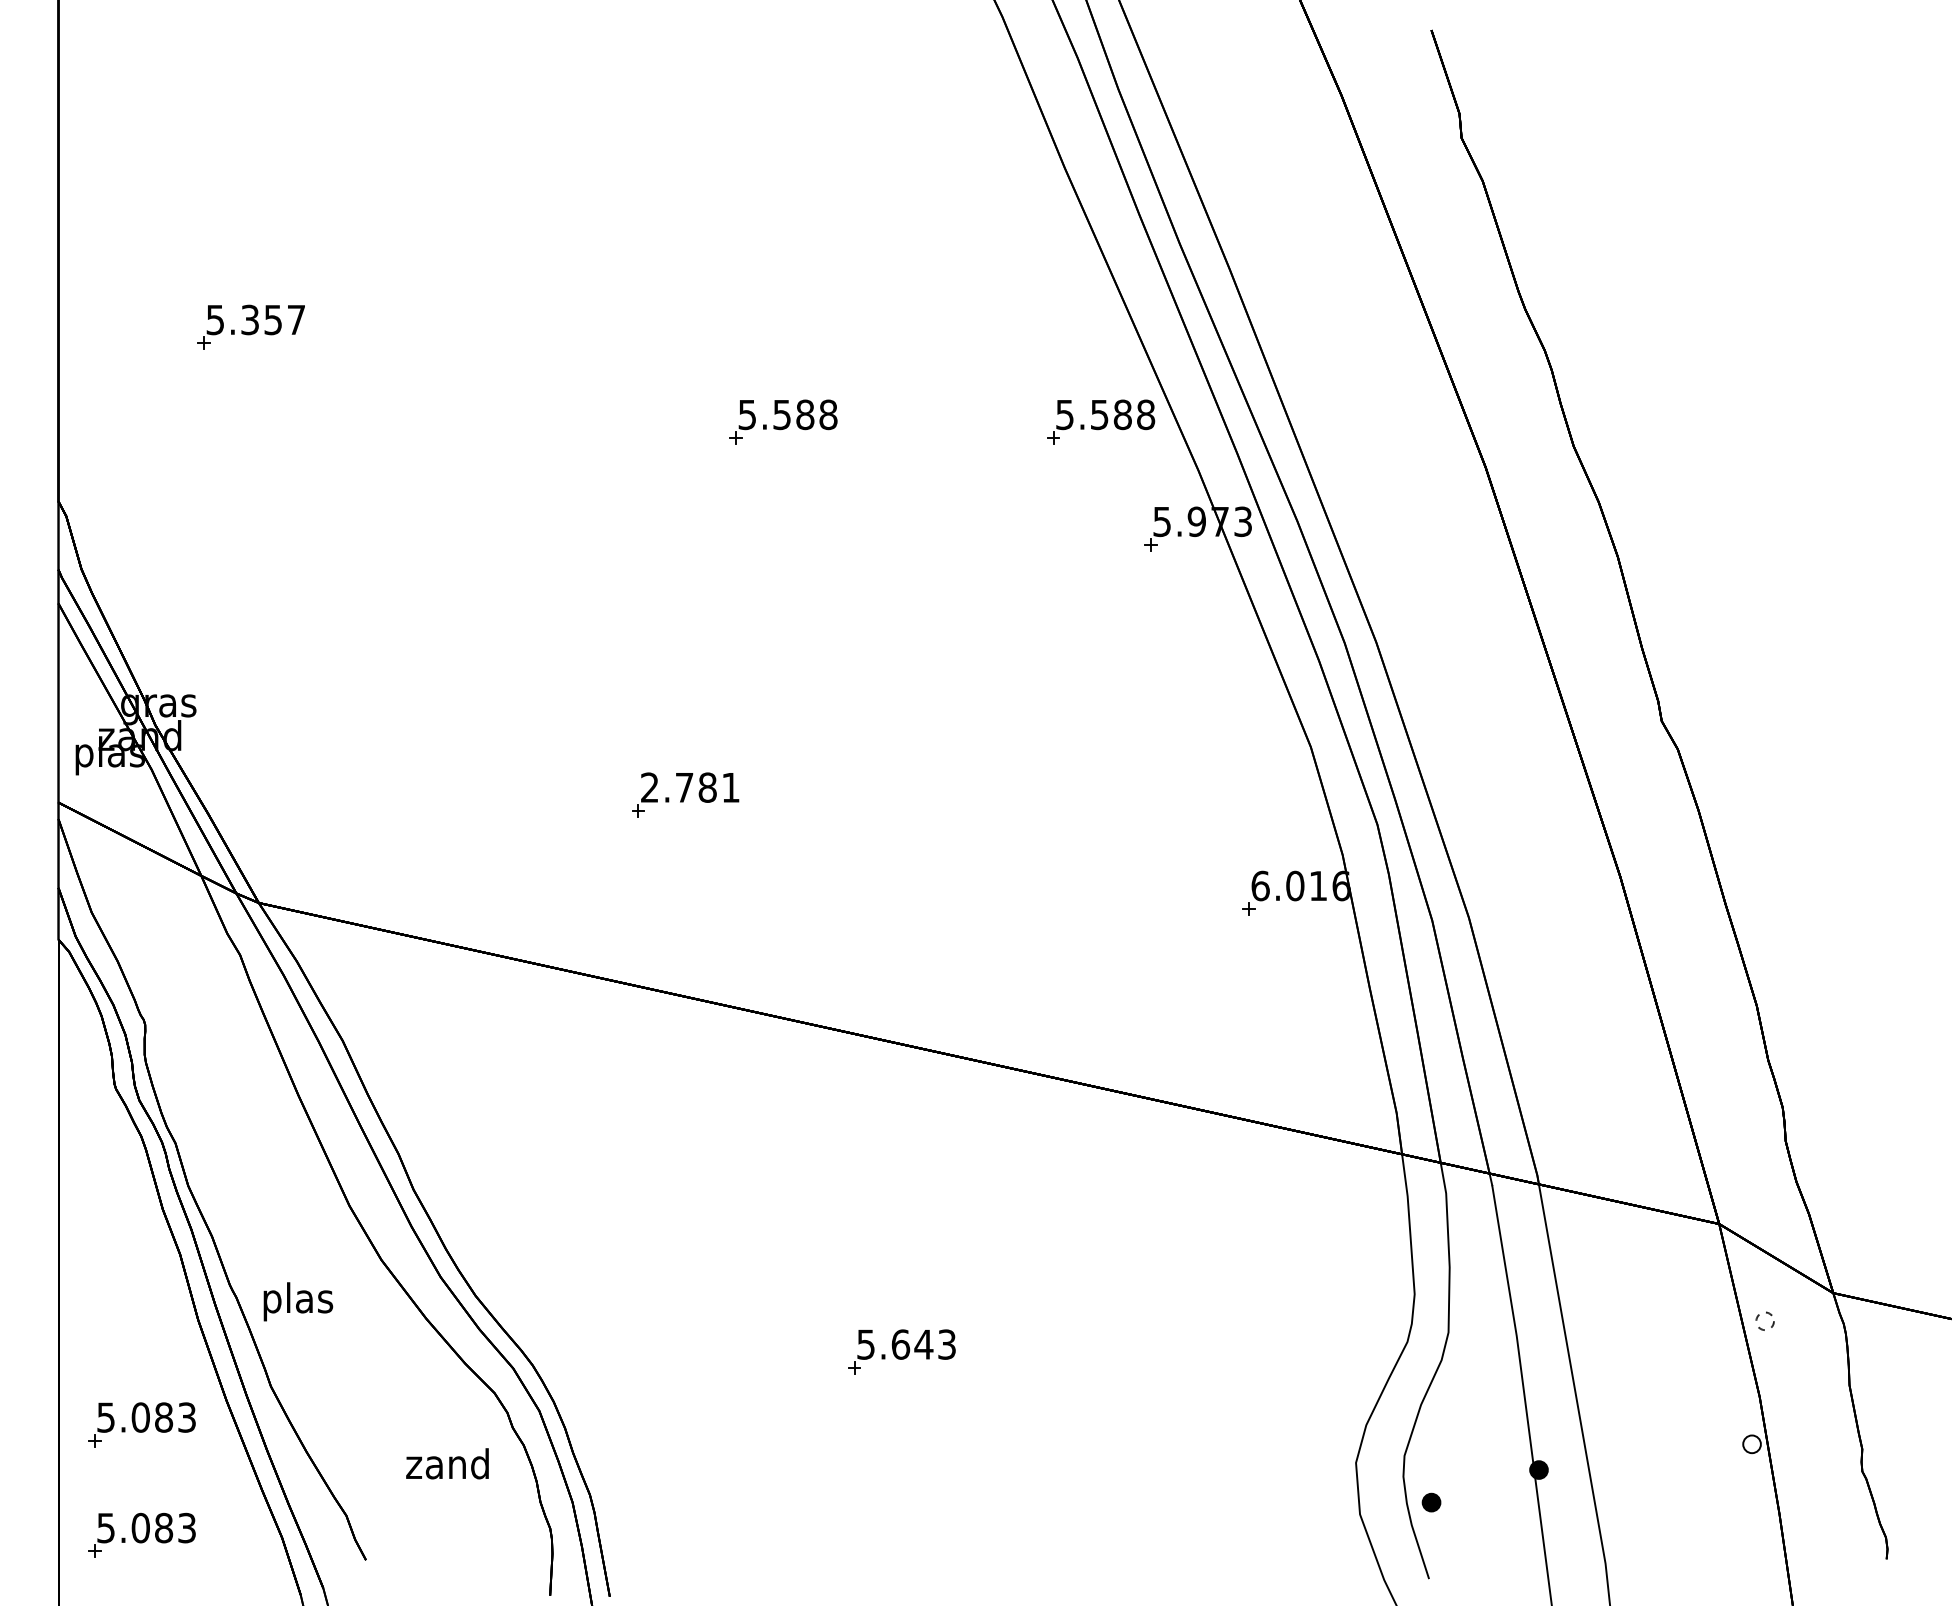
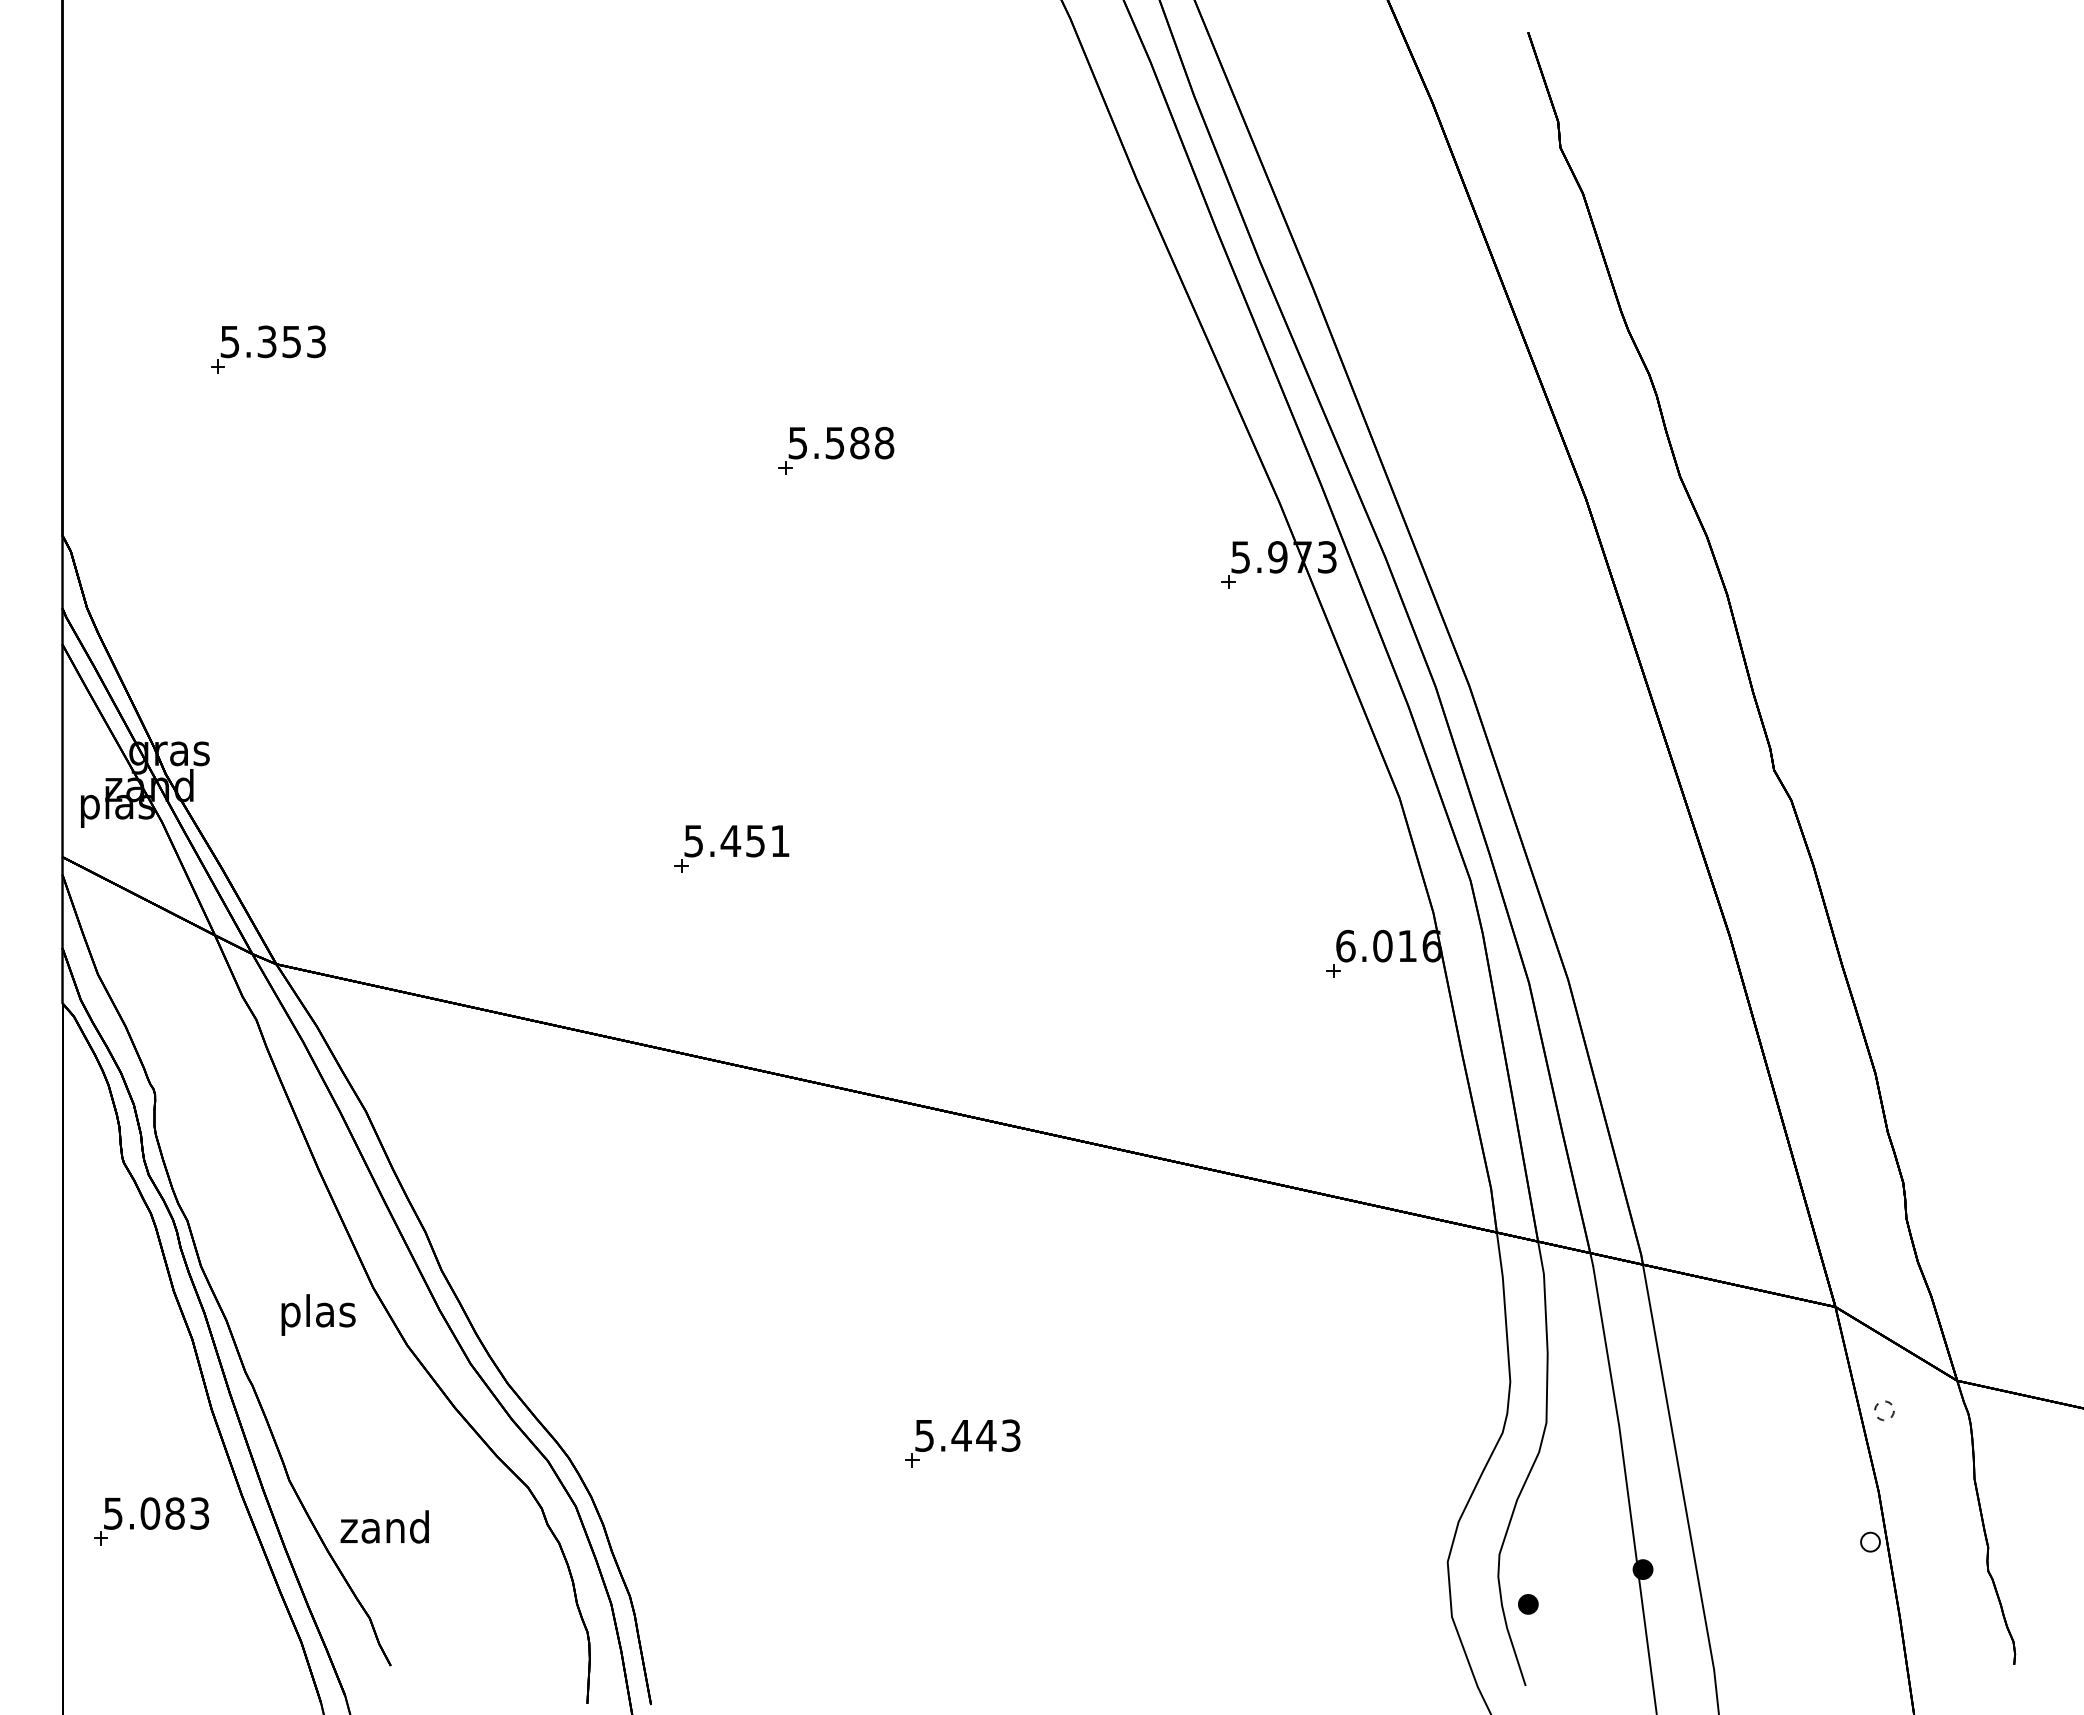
text: (296, 319) -> (316, 341), 5.357 -> 5.353
part: (1101, 421) -> (1175, 450), removed
text: (678, 787) -> (724, 840), 2.781 -> 5.451
text: (298, 1301) -> (318, 1314), moved
text: (900, 1344) -> (961, 1435), 5.643 -> 5.443
text: (447, 1463) -> (384, 1526), moved
part: (141, 1535) -> (151, 1639), removed

